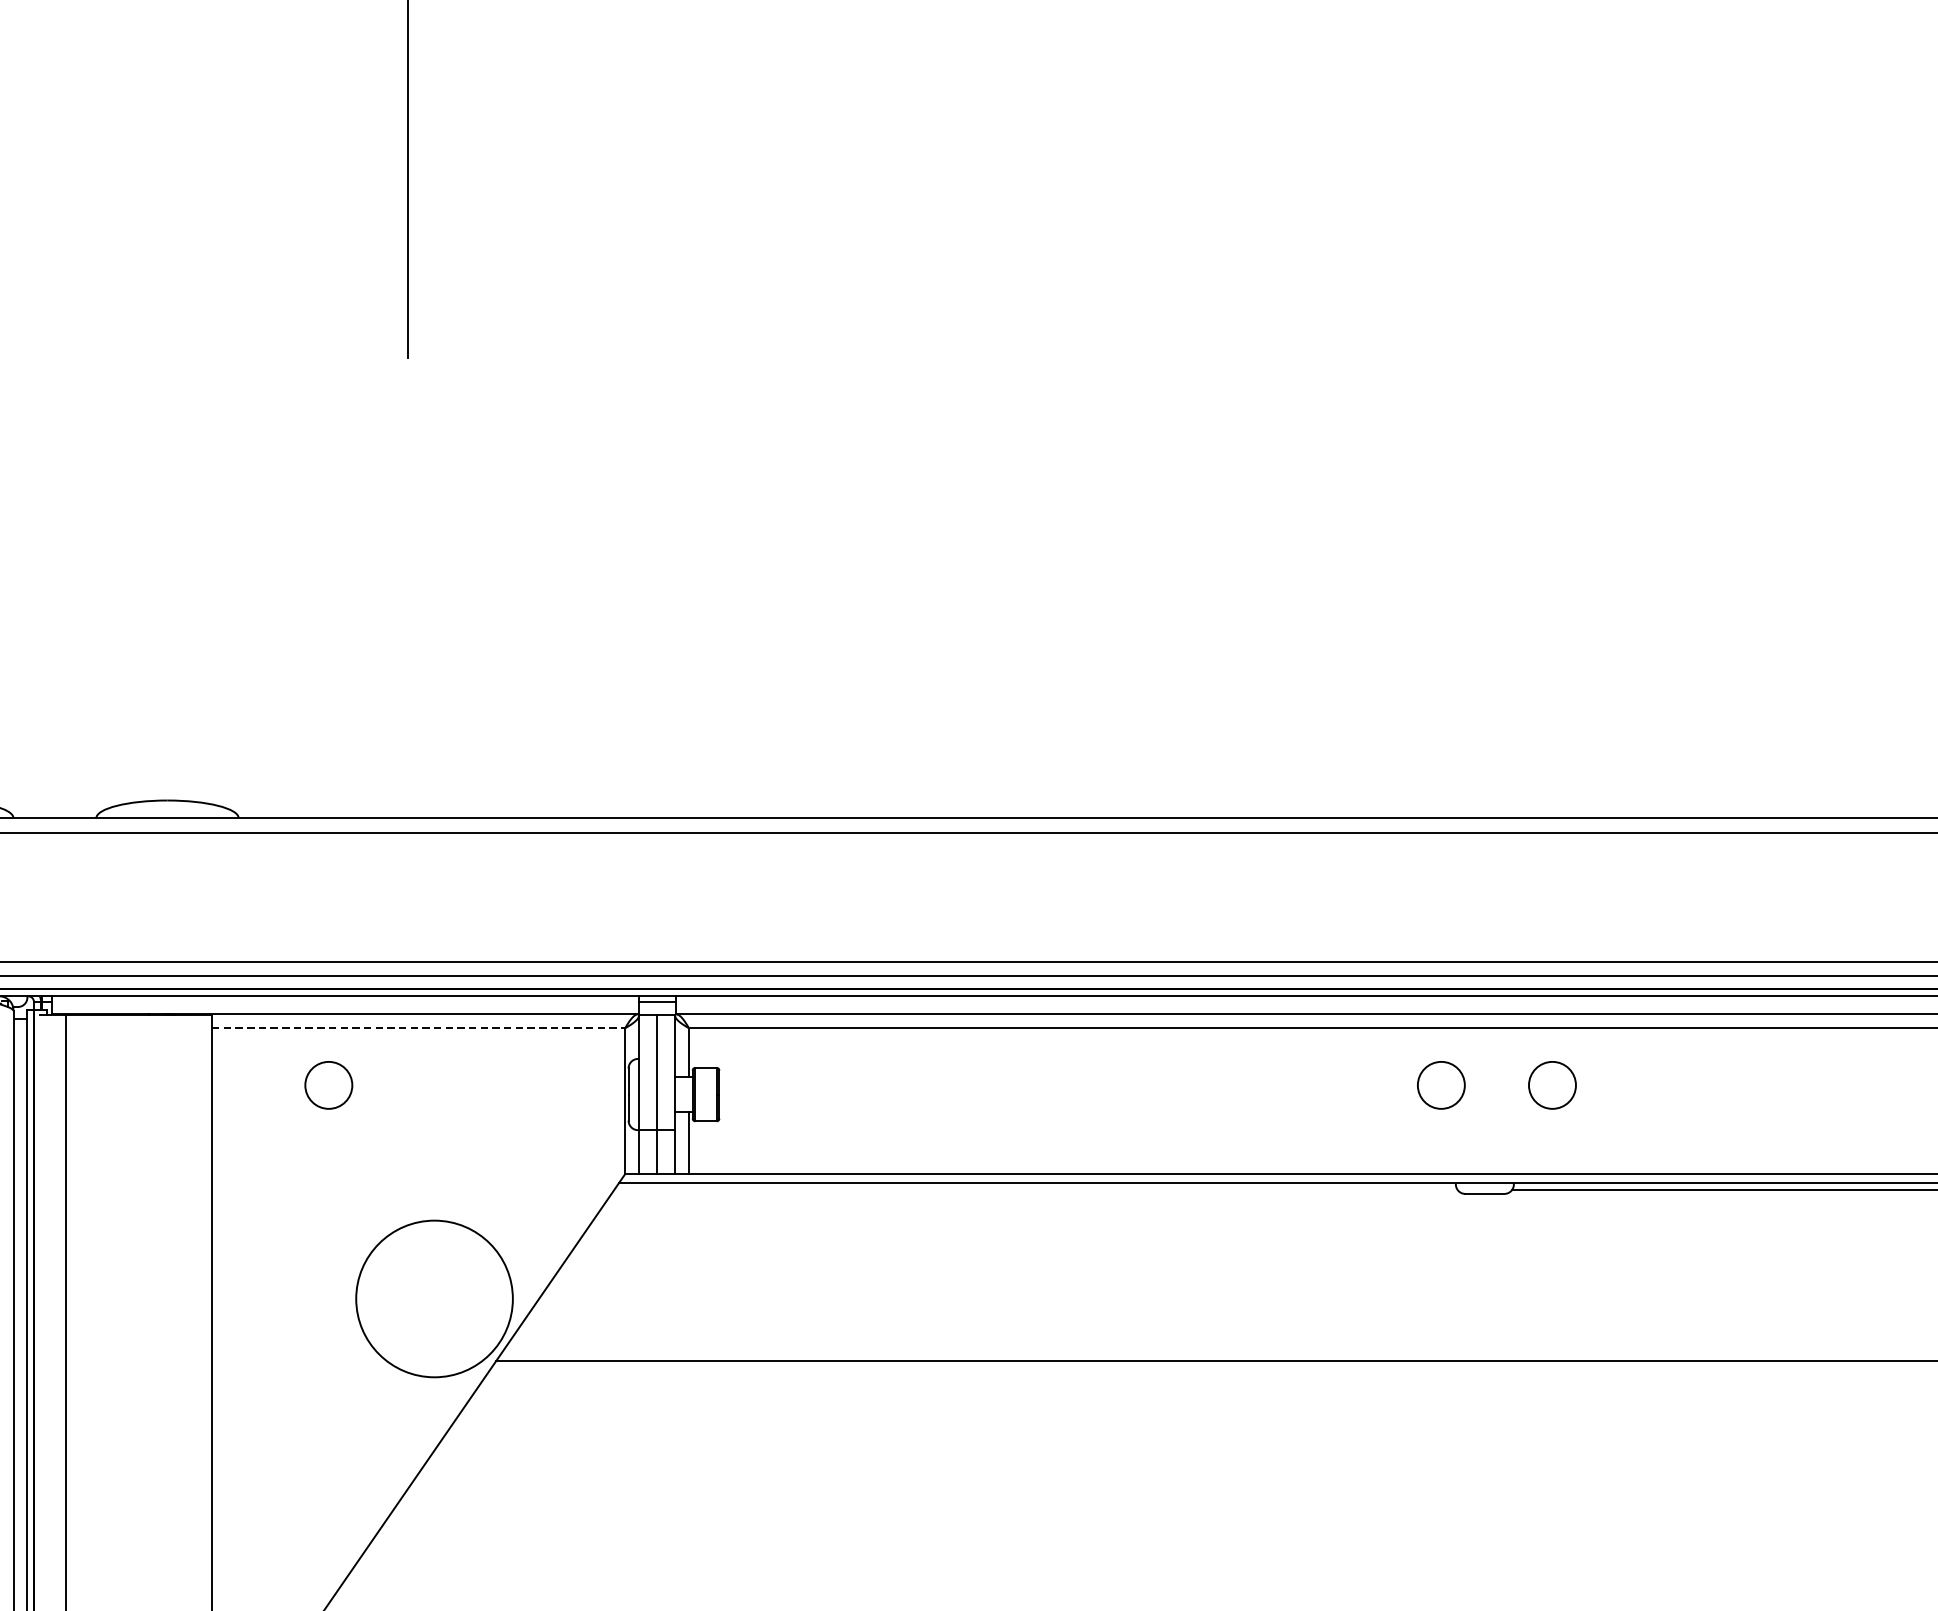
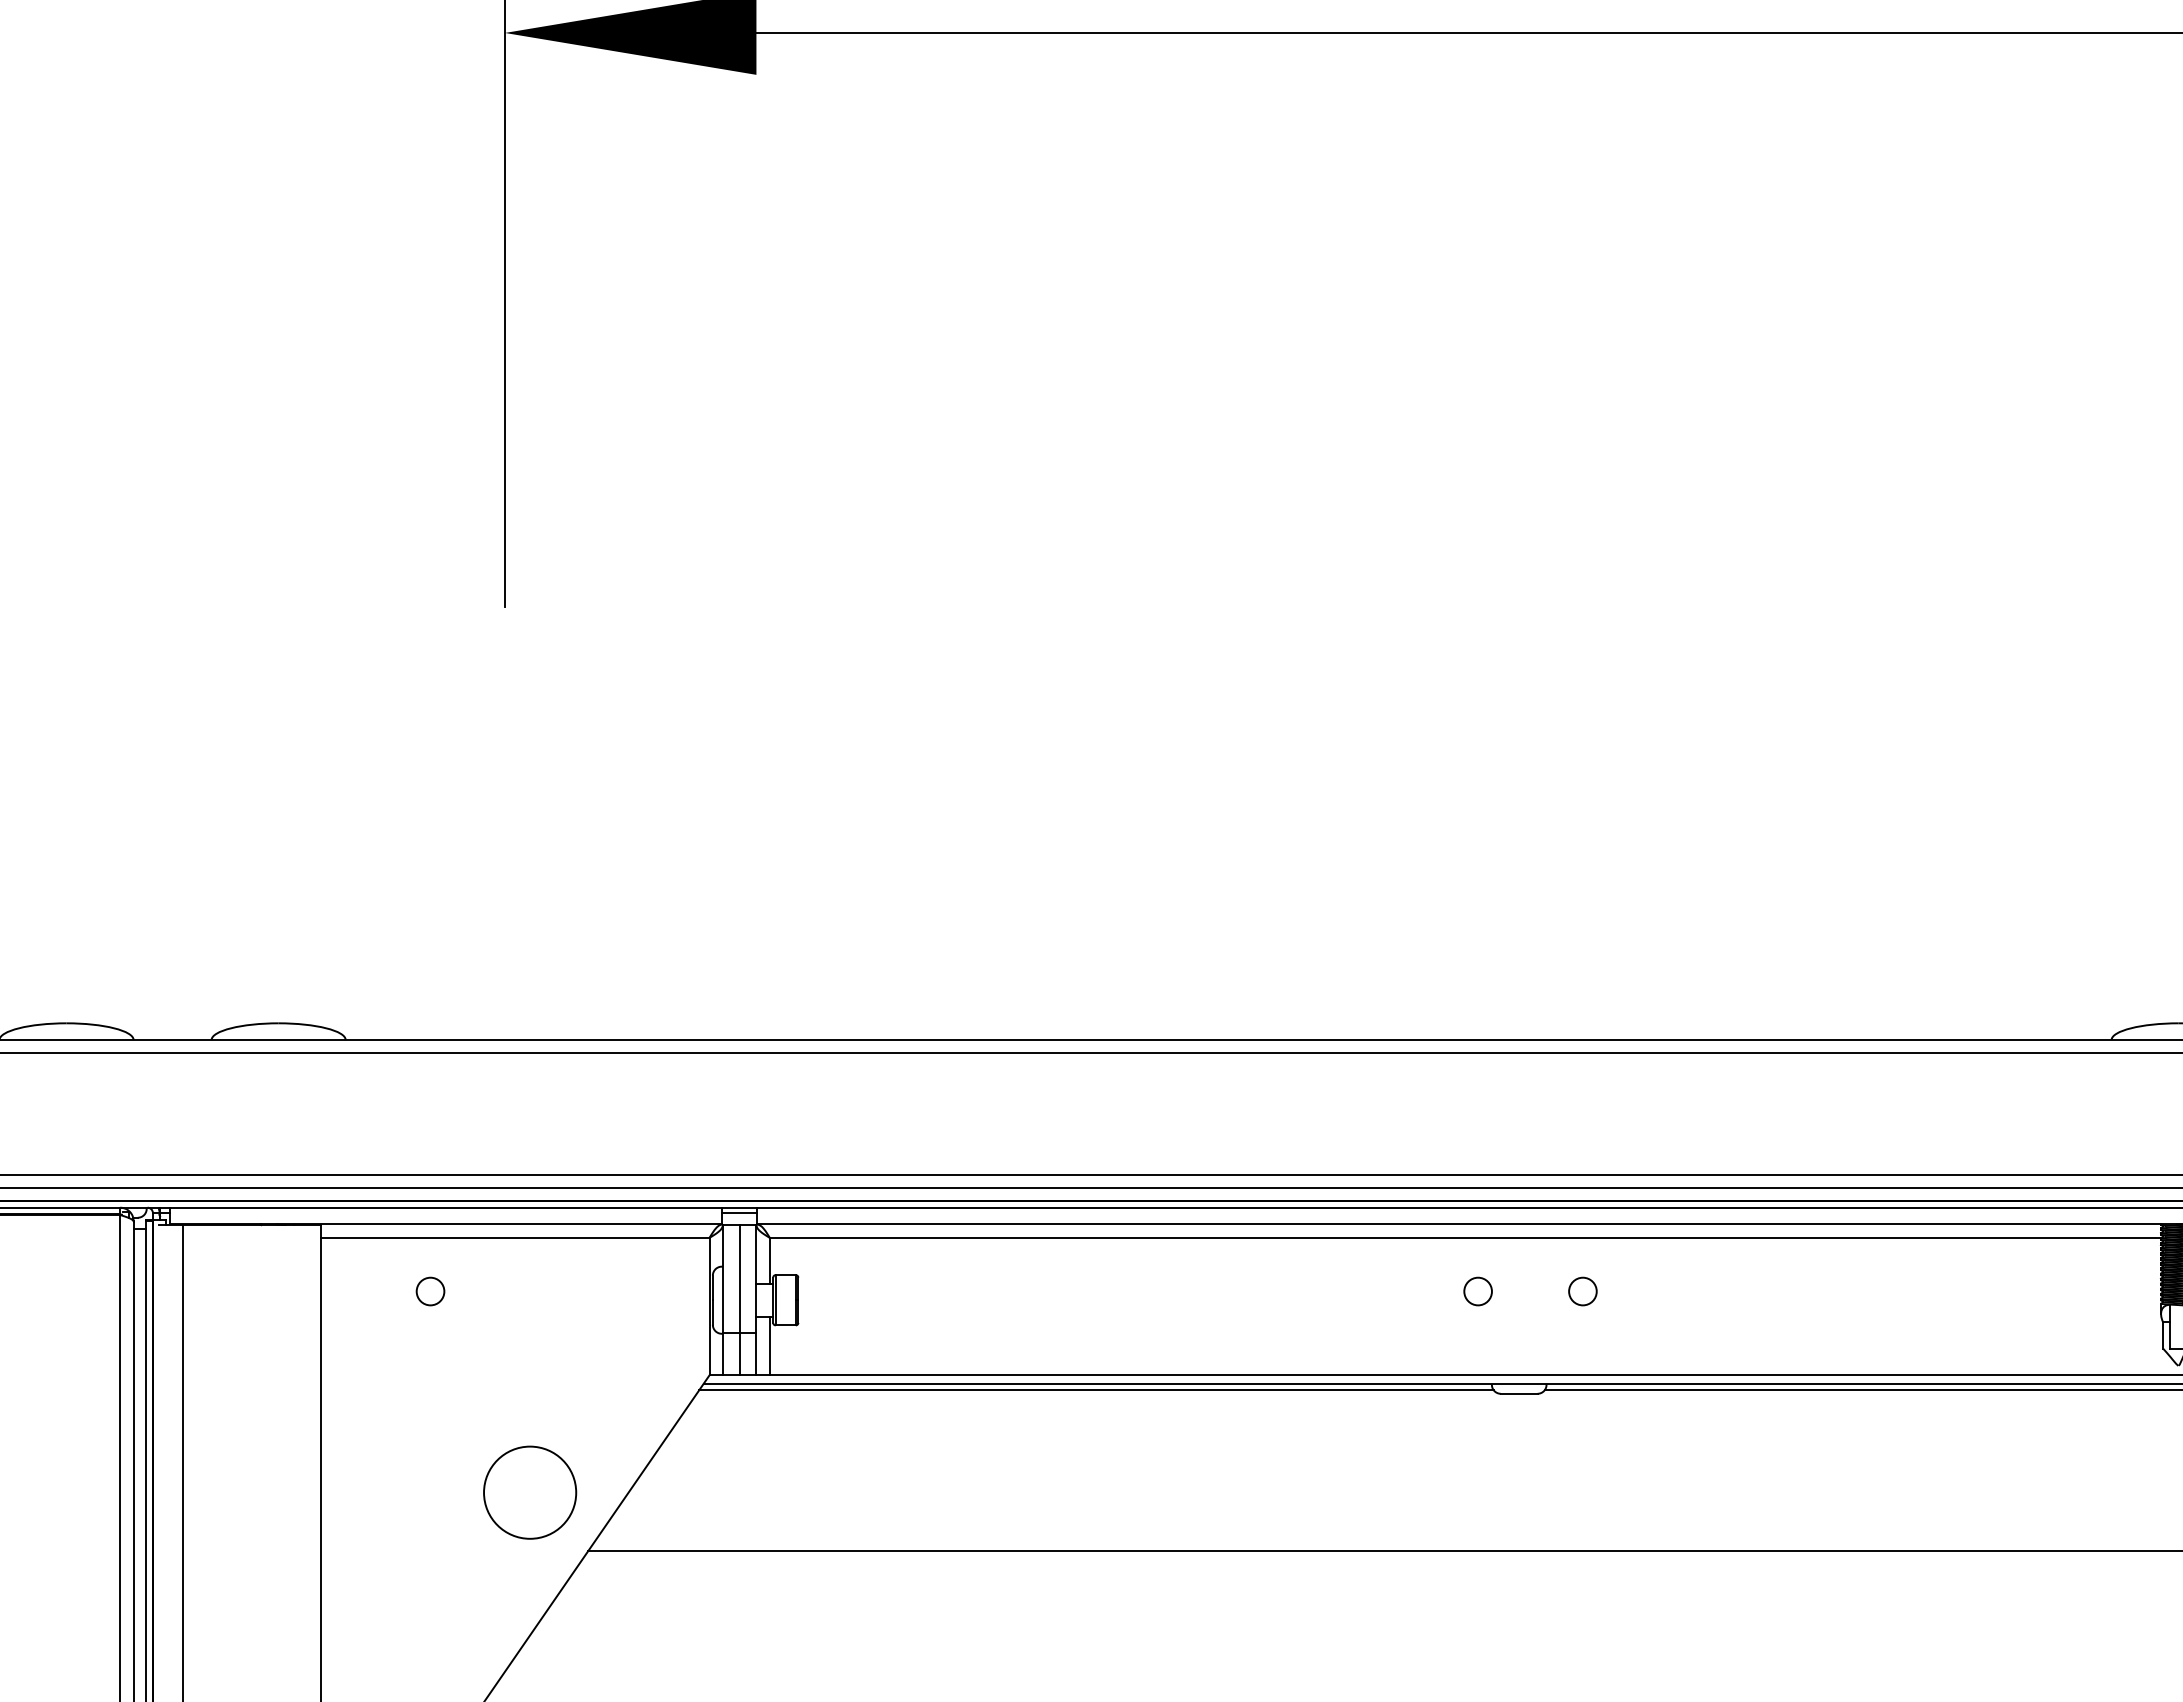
line: (419, 1027) -> (515, 1237), dashed -> solid
circle: (328, 1085) -> (430, 1291), size x0.62
circle: (1440, 1085) -> (1477, 1291), size x0.62
circle: (1552, 1085) -> (1582, 1291), size x0.62
line: (1035, 1190) -> (1096, 1390), added
circle: (434, 1298) -> (530, 1492), size x0.62

